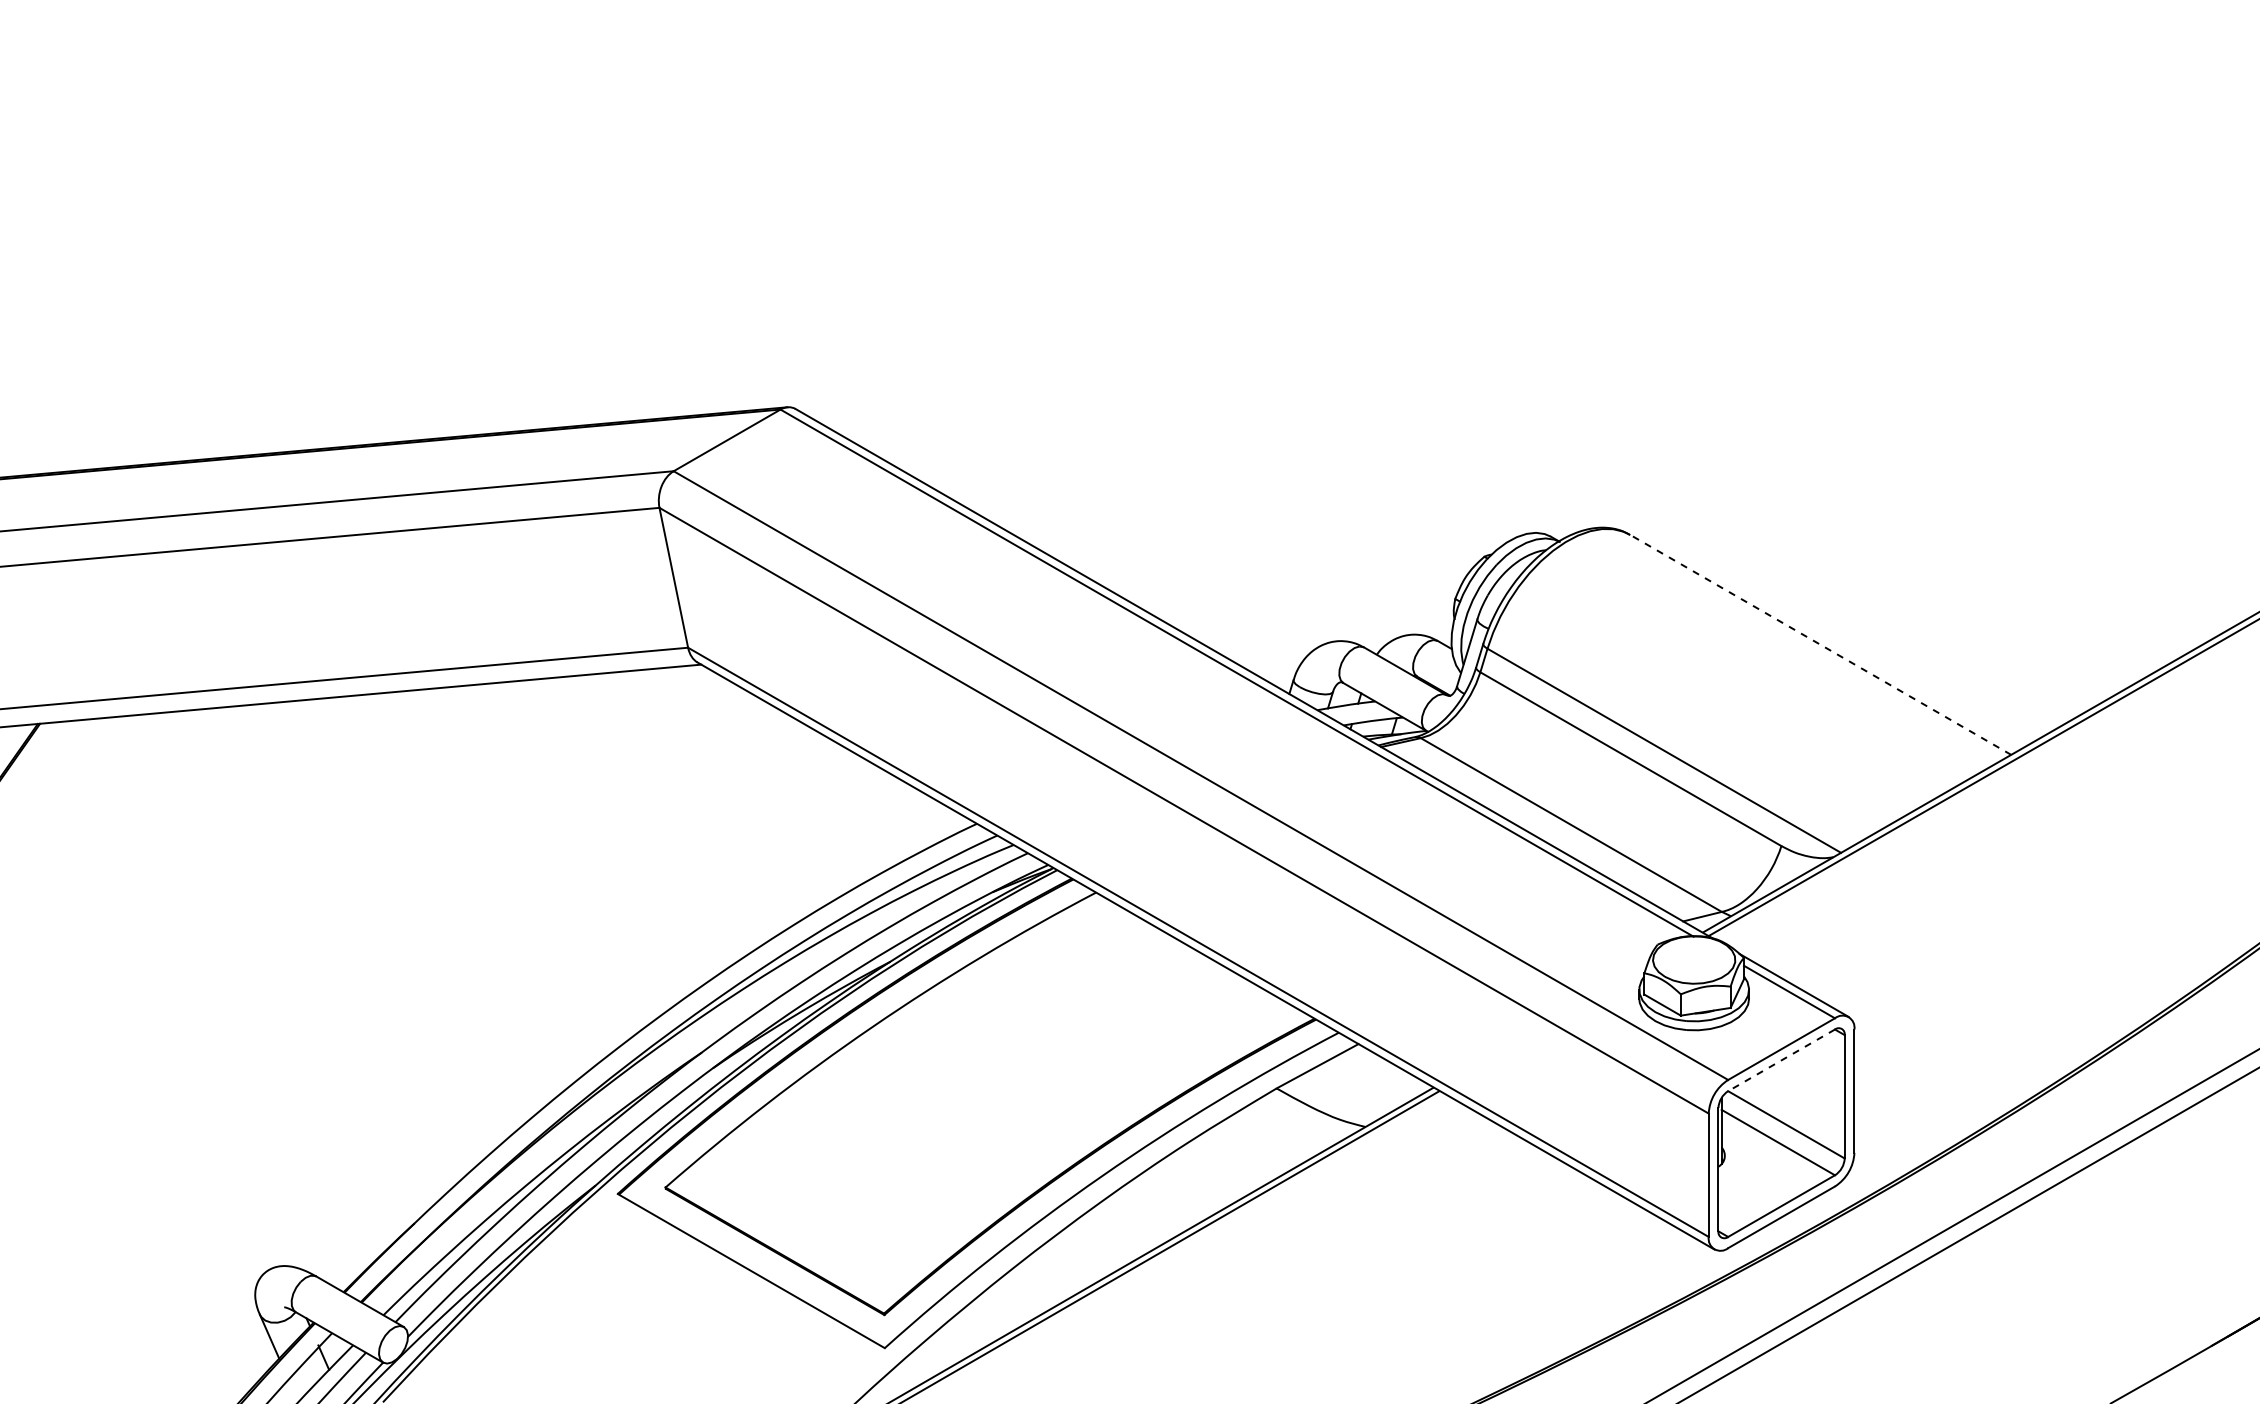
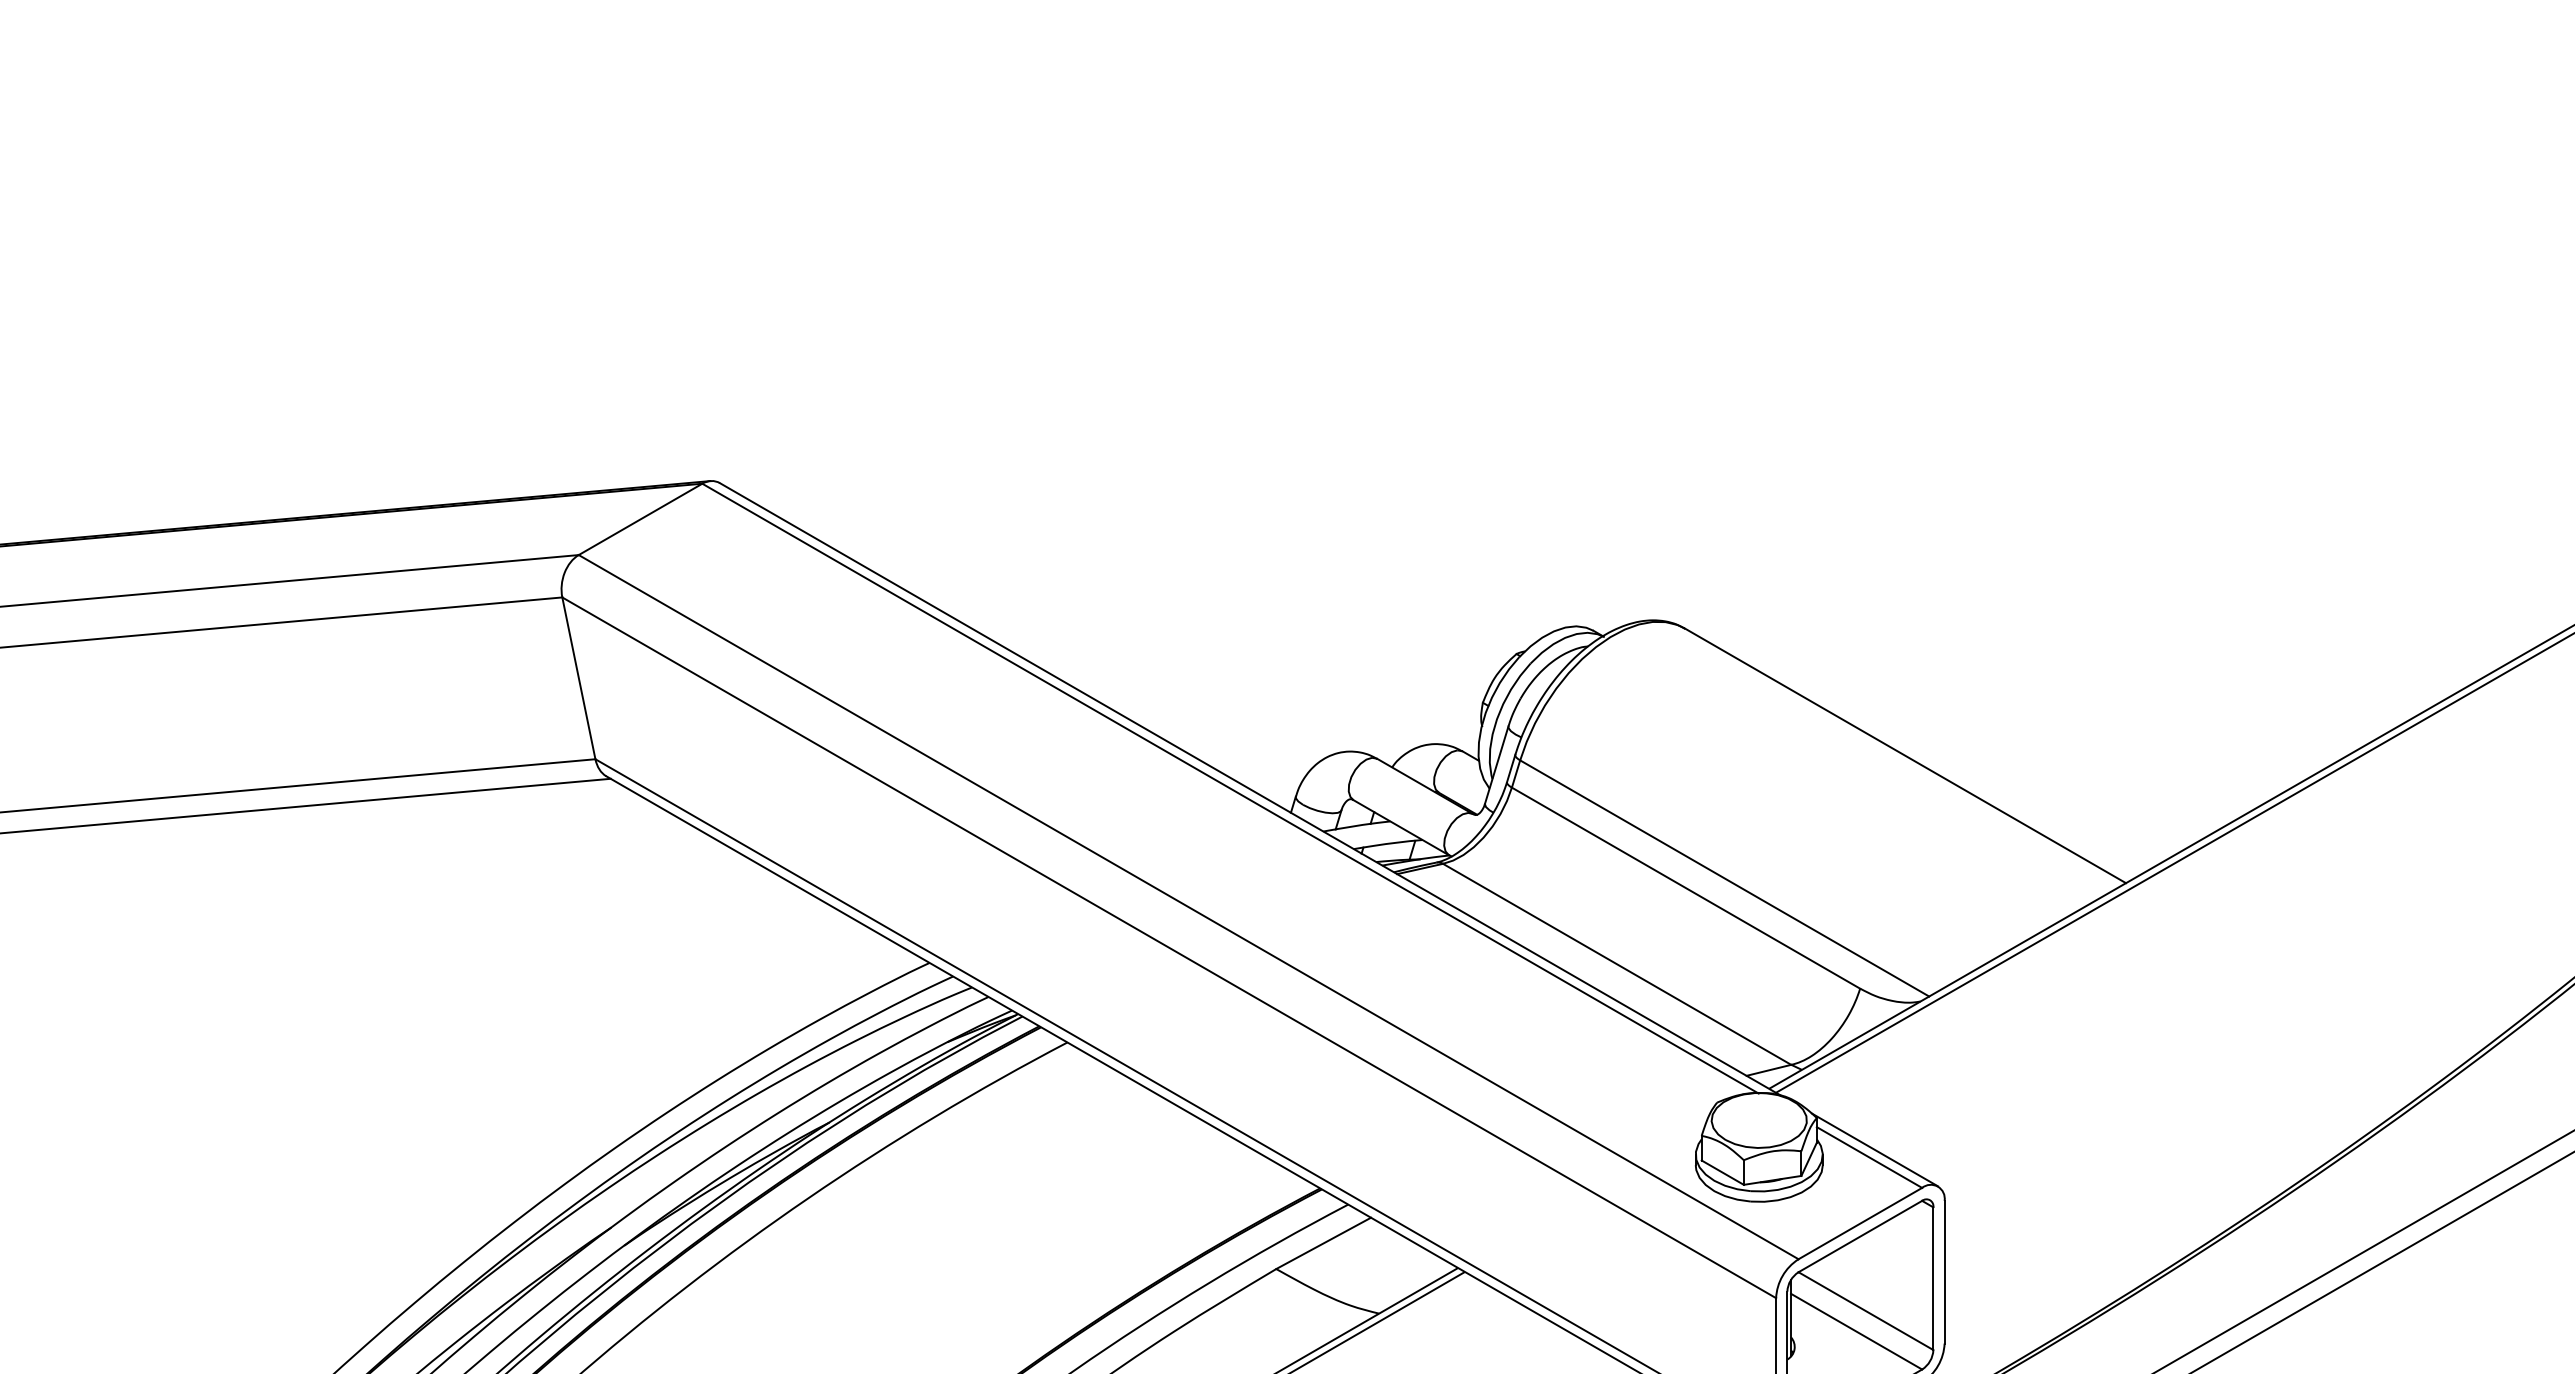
line: (1820, 644) -> (1905, 755), dashed -> solid
line: (1781, 1060) -> (1860, 1236), dashed -> solid

